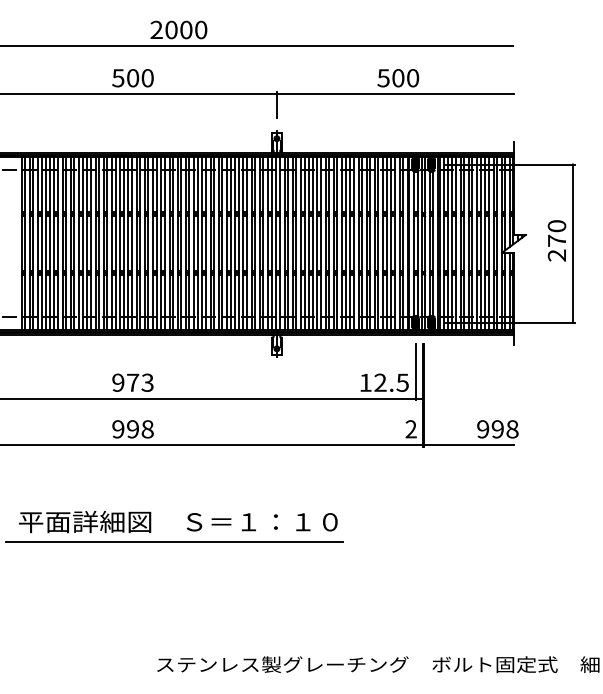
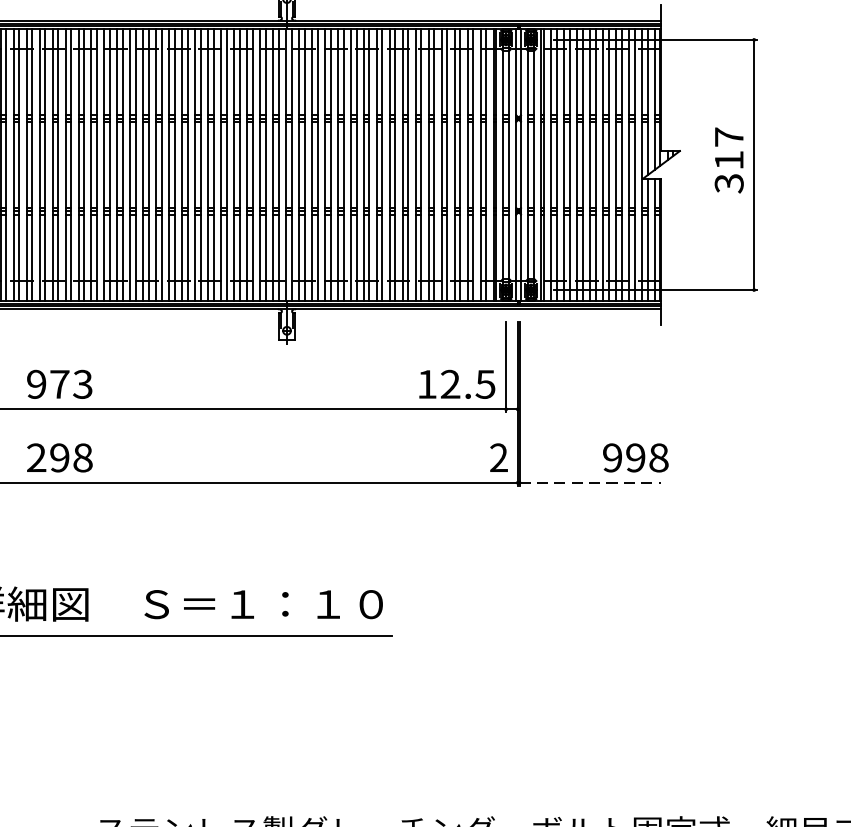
text: (556, 240) -> (728, 159), 270 -> 317
text: (118, 429) -> (36, 458), 998 -> 298
line: (469, 445) -> (591, 483), solid -> dashed

